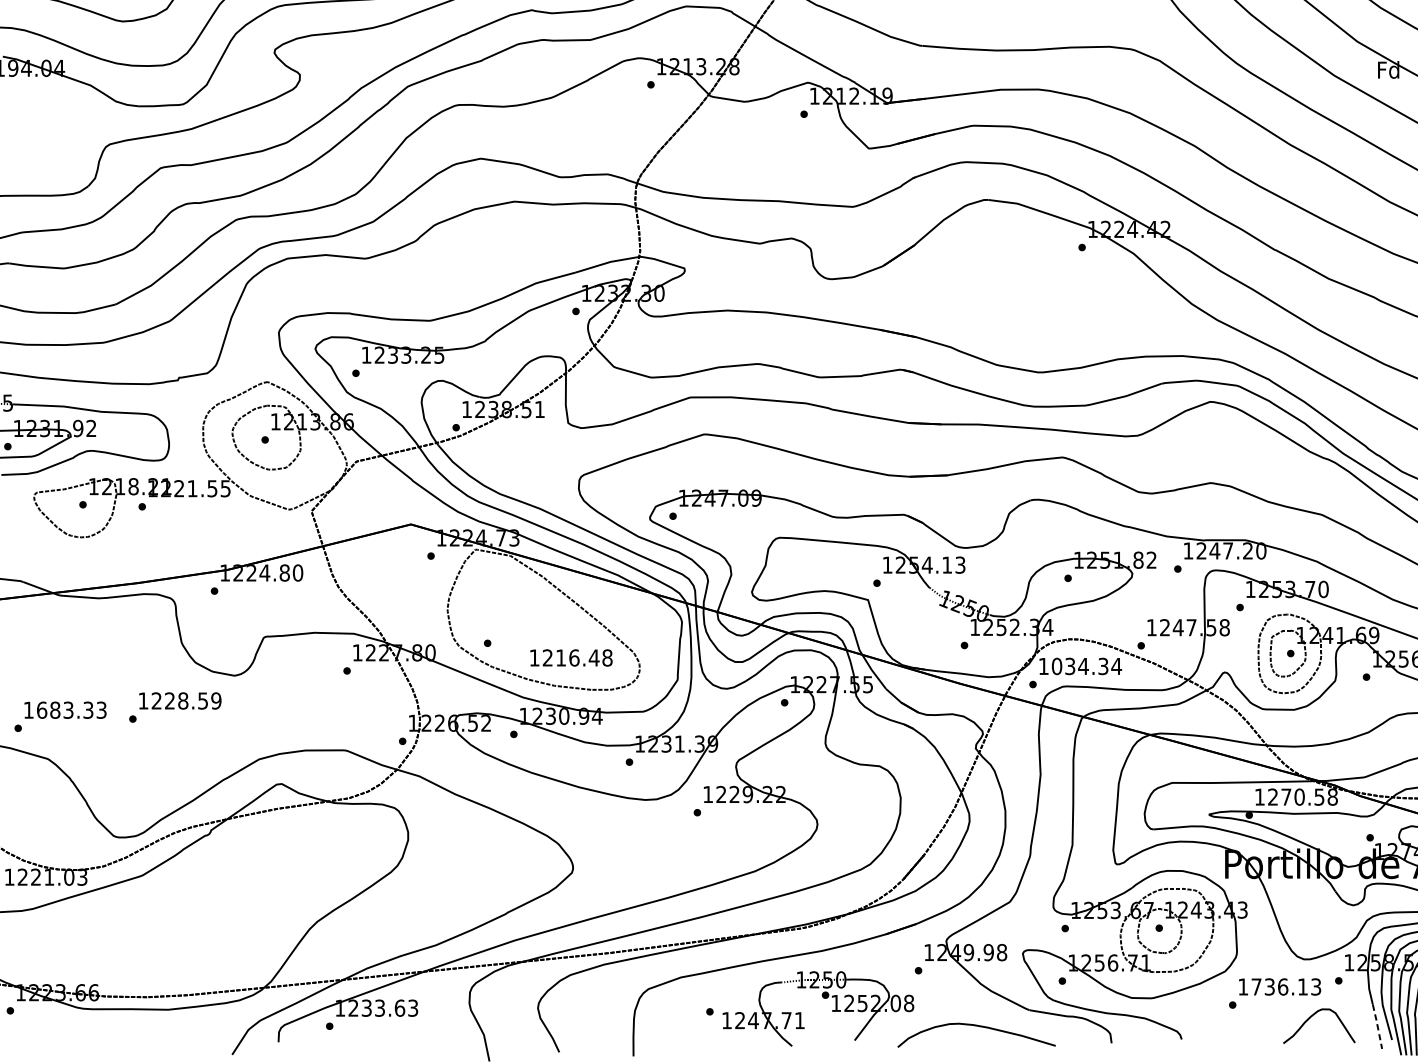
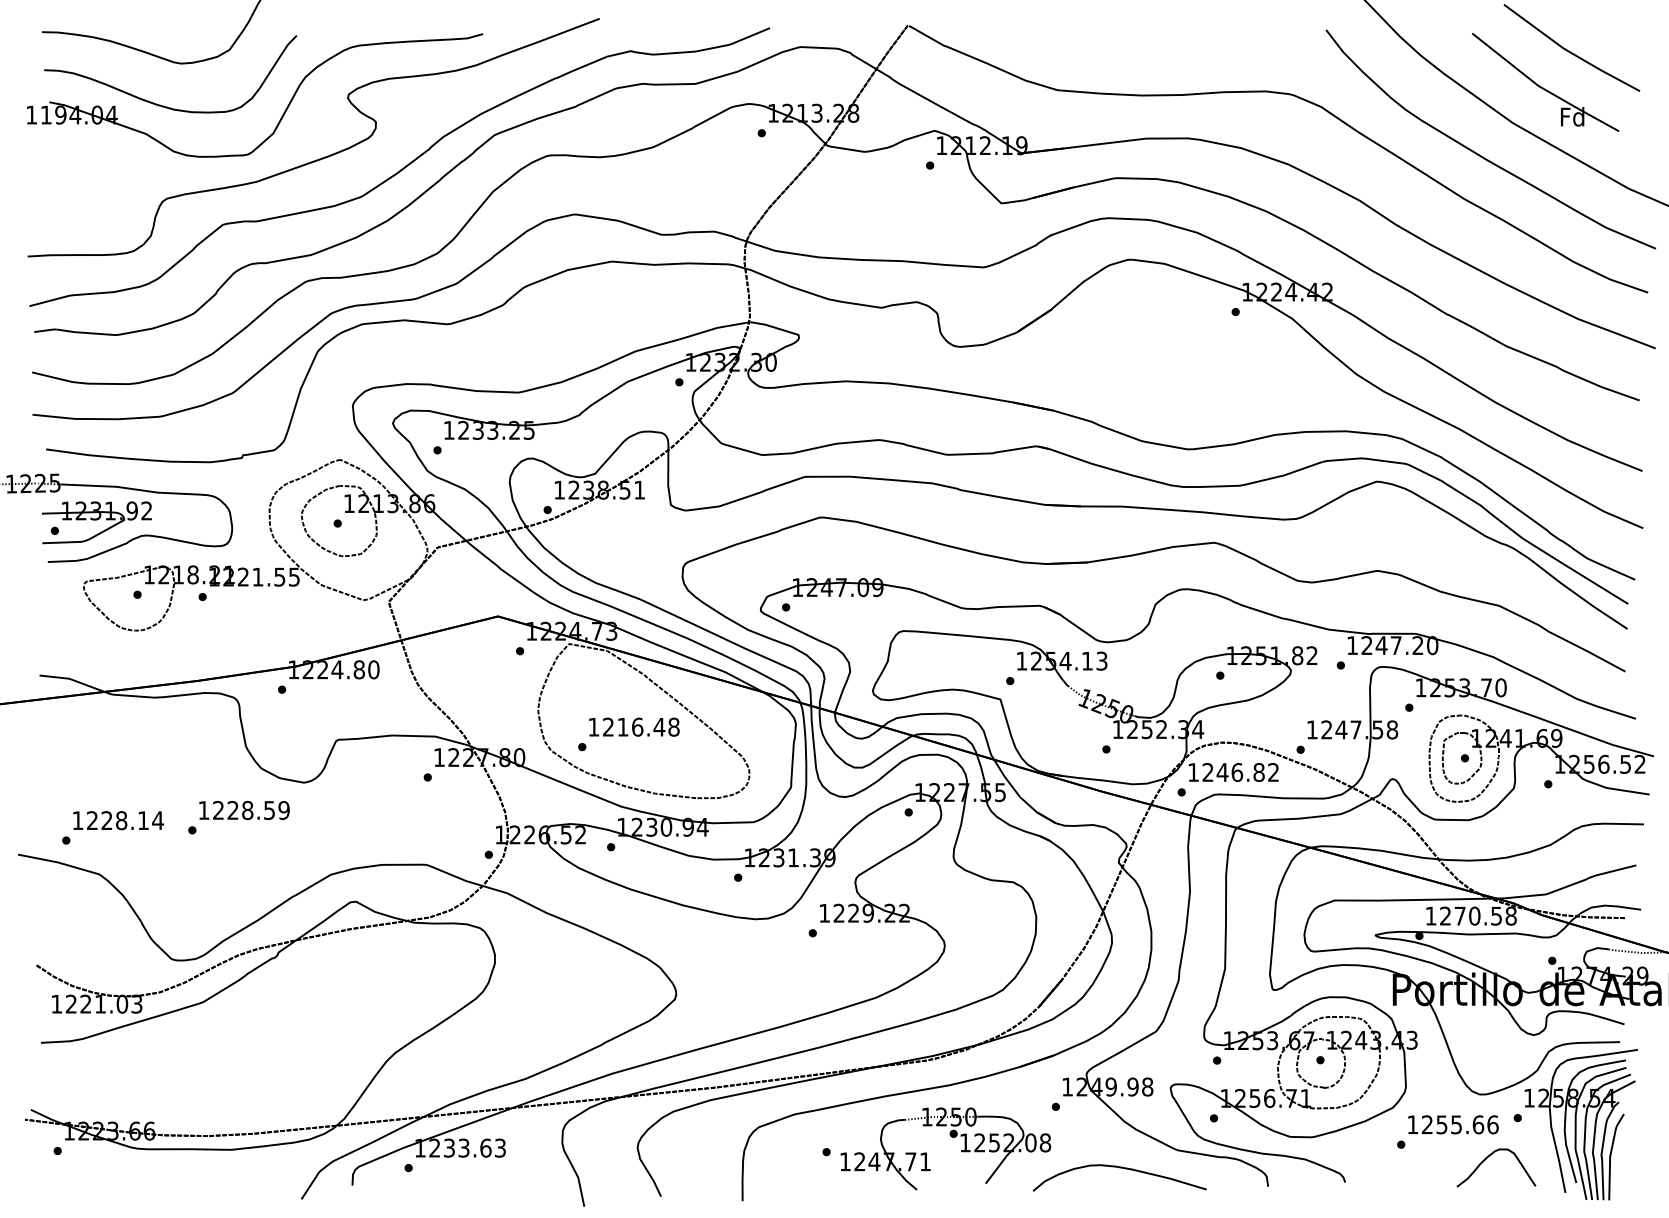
text: (571, 657) -> (634, 726), moved
text: (1086, 666) -> (1240, 772), 1034.34 -> 1246.82
text: (72, 710) -> (125, 820), 1683.33 -> 1228.14
text: (1286, 986) -> (1460, 1124), 1736.13 -> 1255.66
line: (1377, 1026) -> (1560, 1168), dashed -> solid

